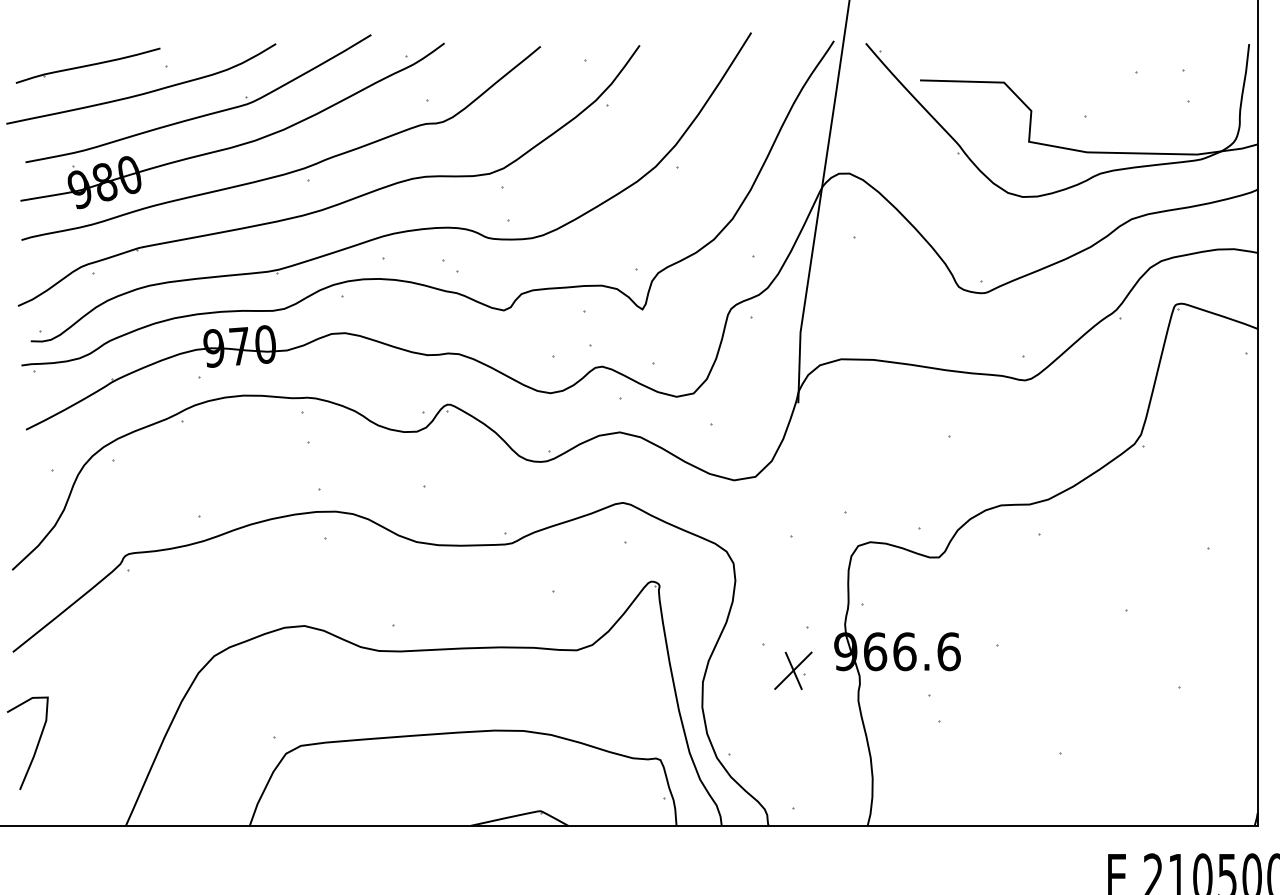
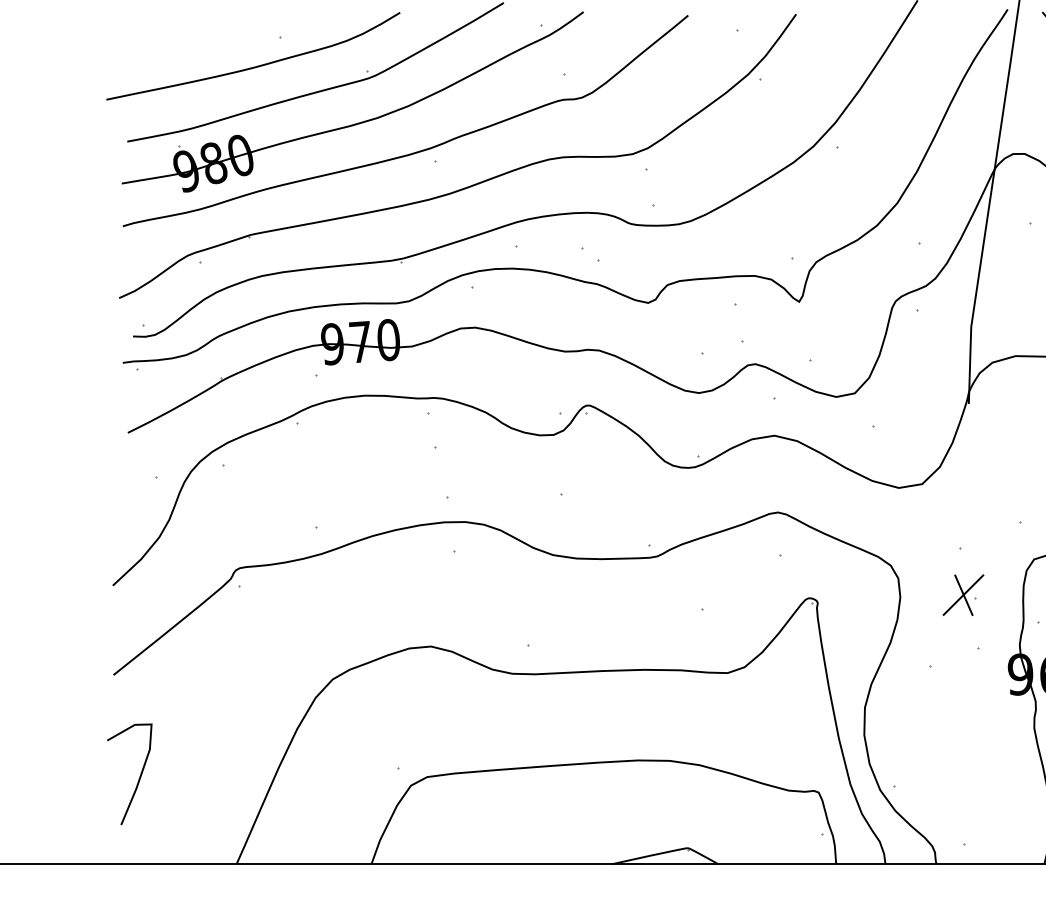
part: (87, 65) -> (194, 36), removed
part: (793, 670) -> (963, 594), moved

